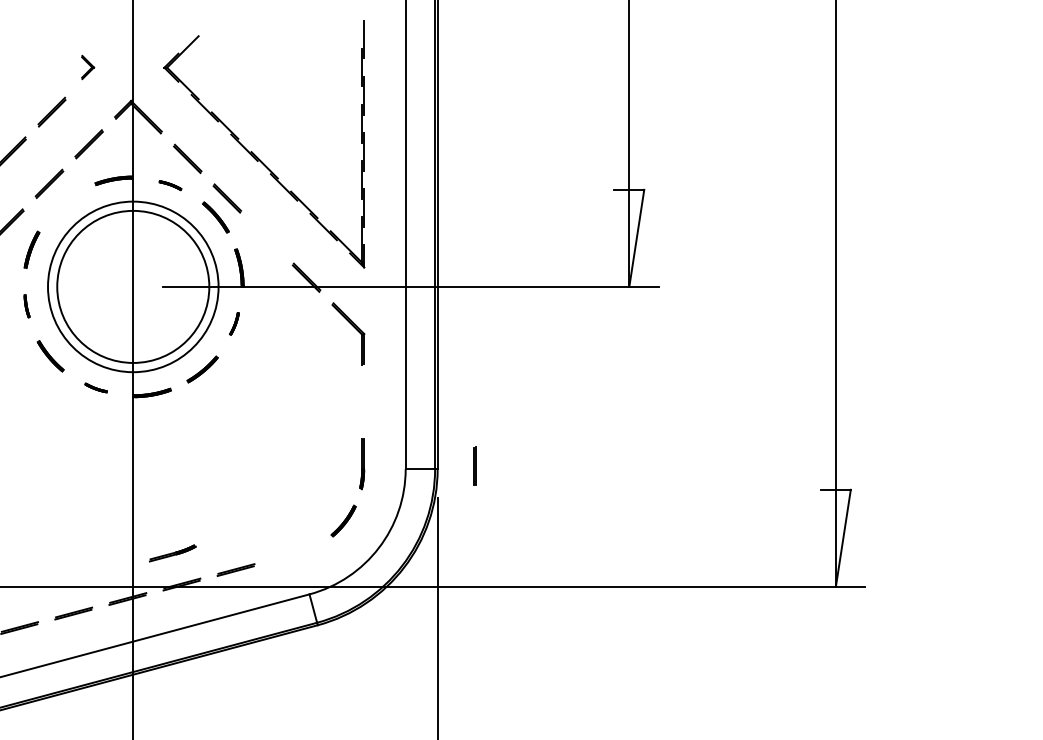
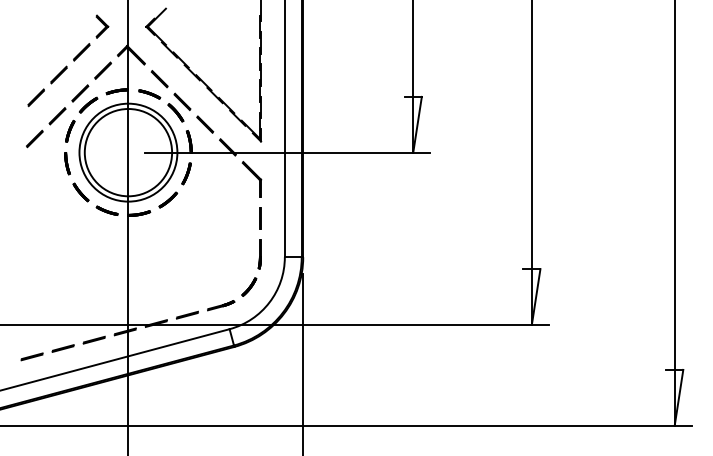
part: (88, 67) -> (102, 26), size x1.67
part: (169, 185) -> (149, 94), size x1.67
part: (63, 203) -> (88, 104), added
line: (267, 237) -> (205, 124), added
part: (27, 305) -> (67, 163), size x1.67
part: (234, 323) -> (186, 173), size x1.67
part: (95, 387) -> (106, 210), size x1.67
line: (474, 466) -> (260, 218), moved
line: (173, 553) -> (221, 305), moved

